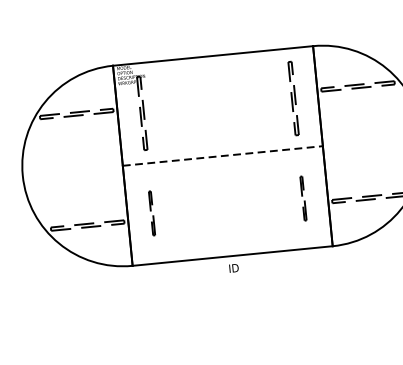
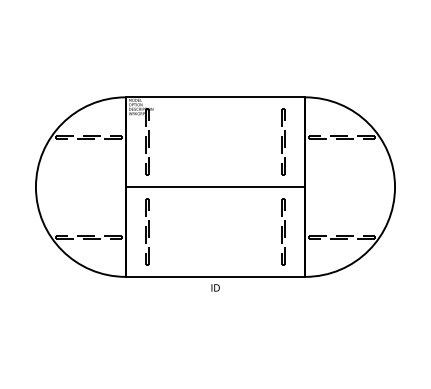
line: (222, 156) -> (215, 187), dashed -> solid
part: (303, 198) -> (283, 231), size x1.67
part: (151, 212) -> (147, 231), size x1.67

